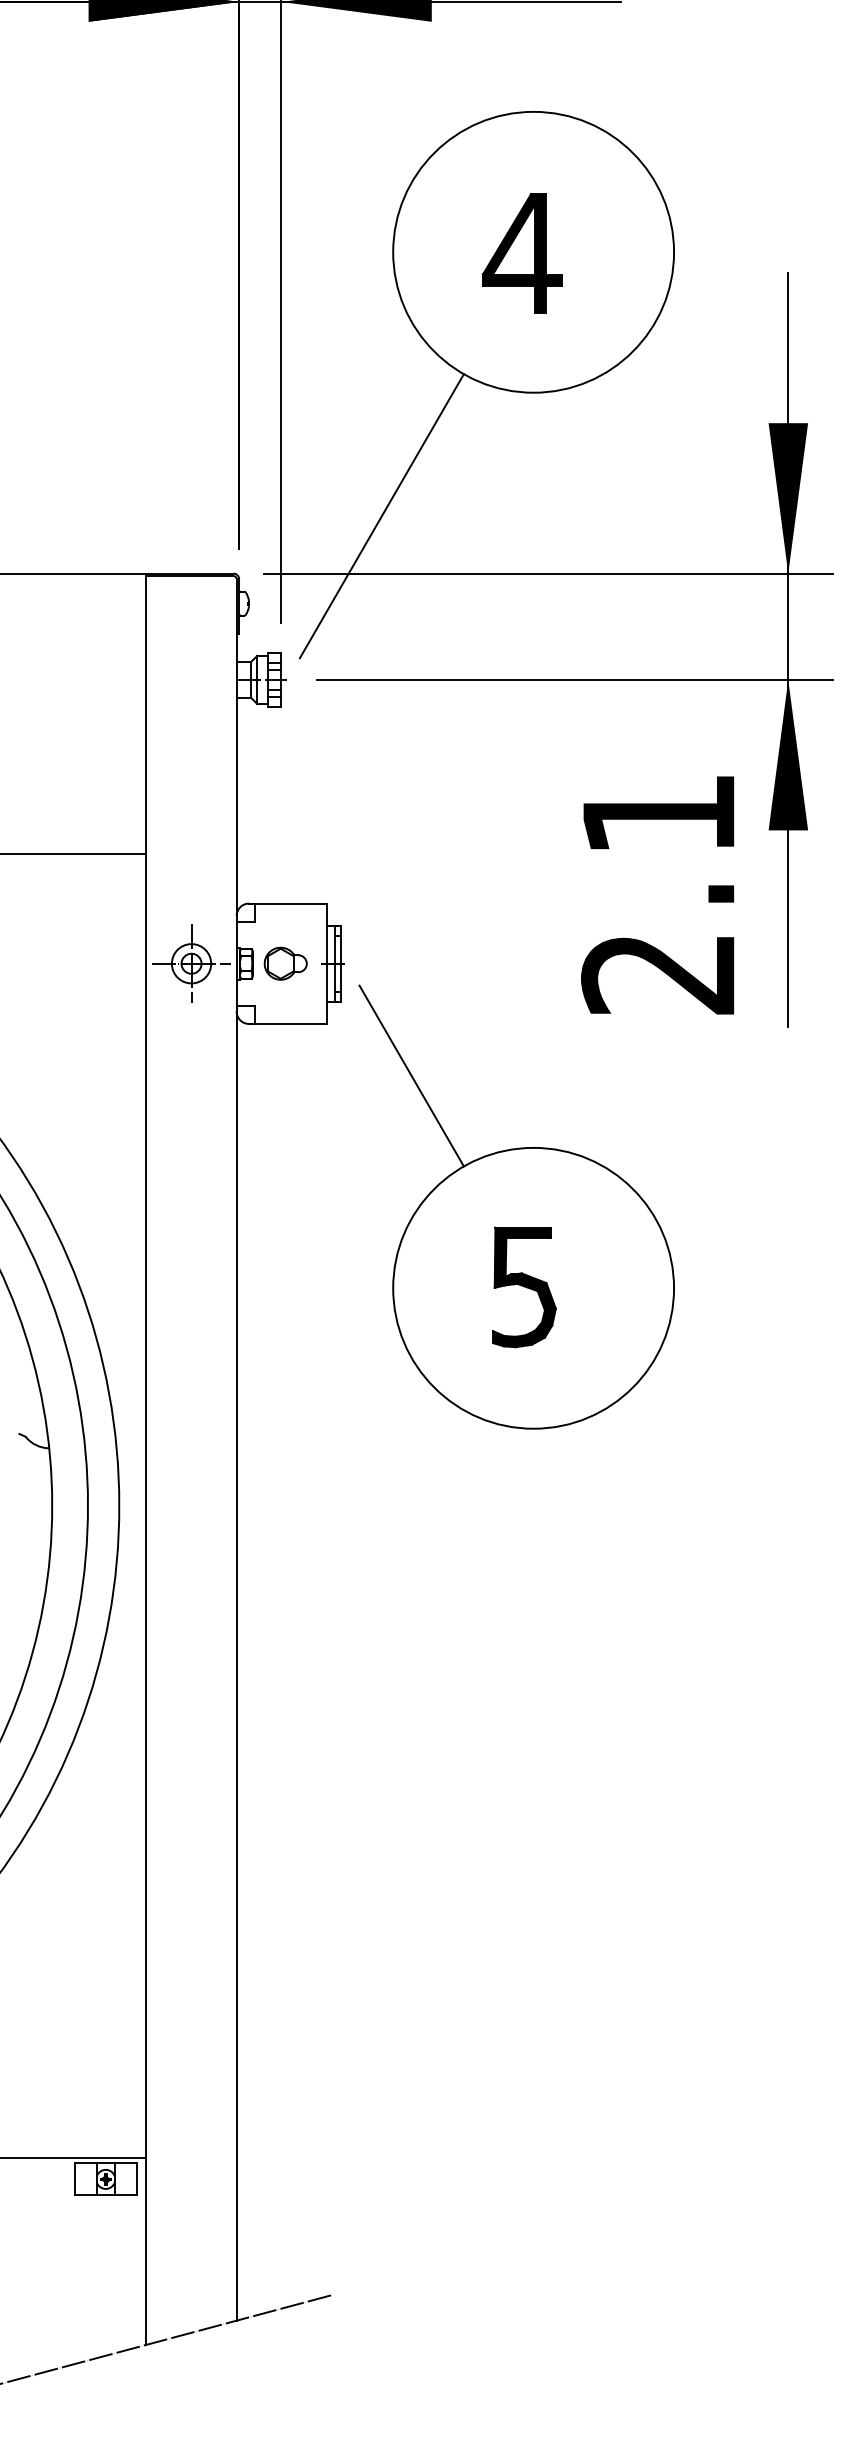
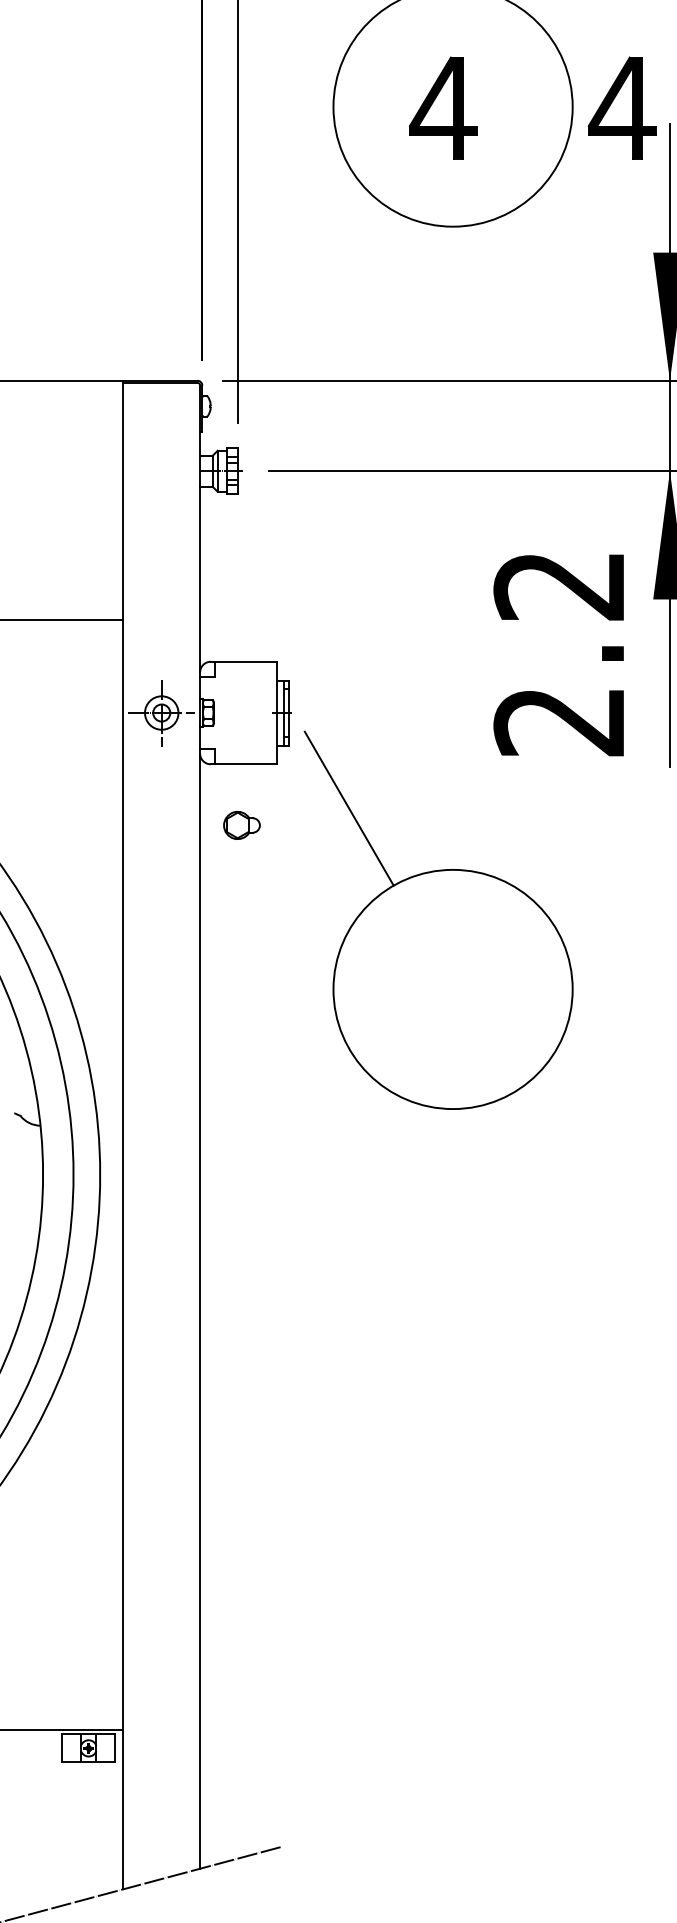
part: (732, 253) -> (622, 108), added
line: (381, 516) -> (323, 332), removed
text: (657, 815) -> (558, 586), 2.1 -> 2.2
part: (285, 963) -> (241, 825), moved
part: (524, 1287) -> (445, 988), removed

